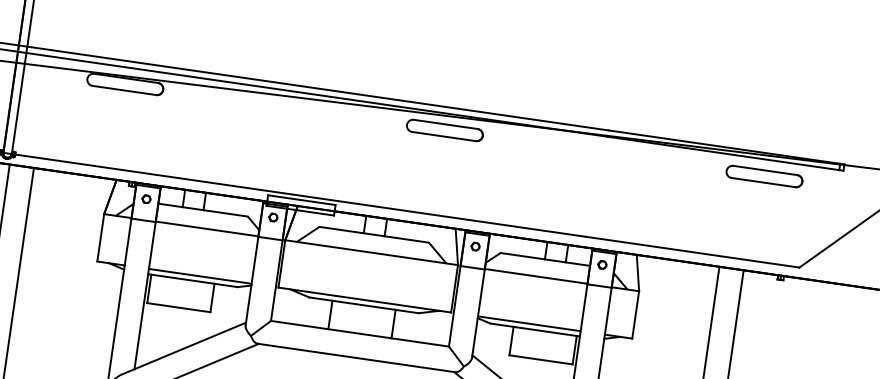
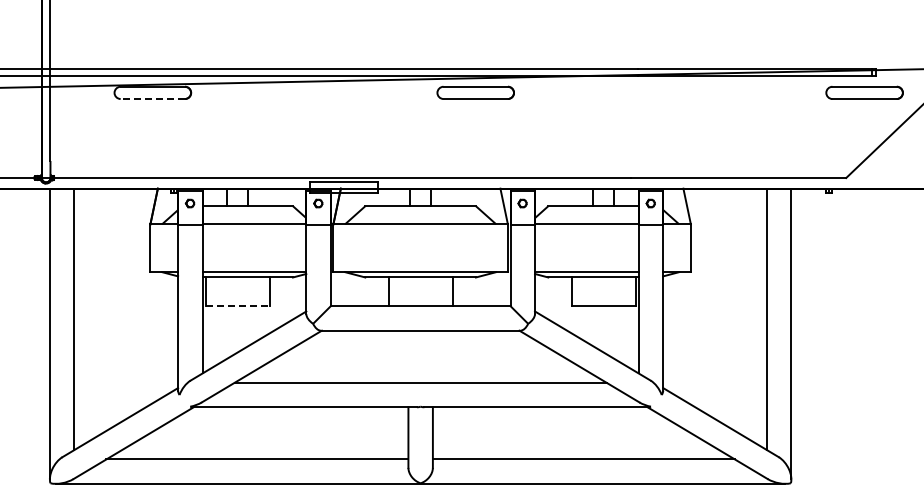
line: (124, 90) -> (152, 99), solid -> dashed
part: (764, 176) -> (864, 92), moved
line: (178, 307) -> (237, 306), solid -> dashed

